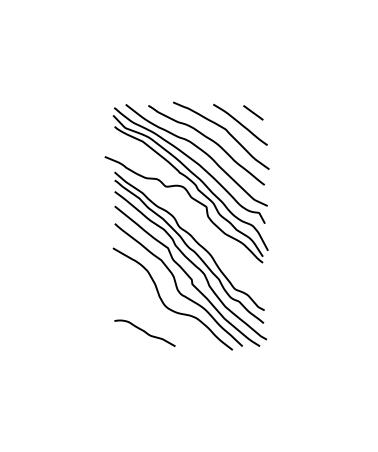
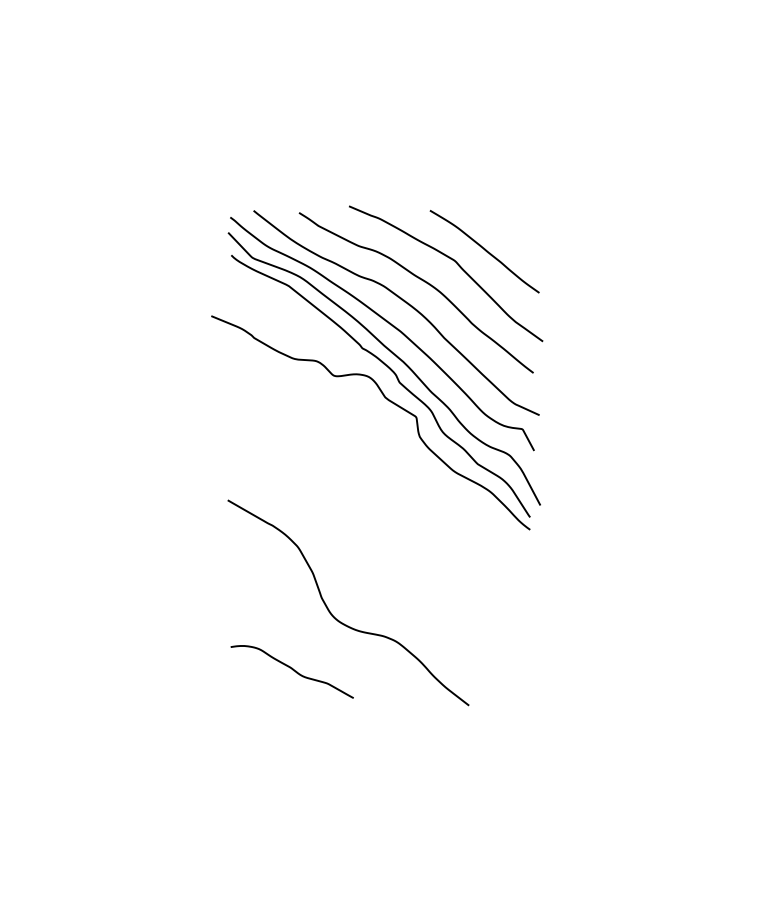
line: (253, 112) -> (511, 226), removed
part: (190, 258) -> (384, 521), removed

